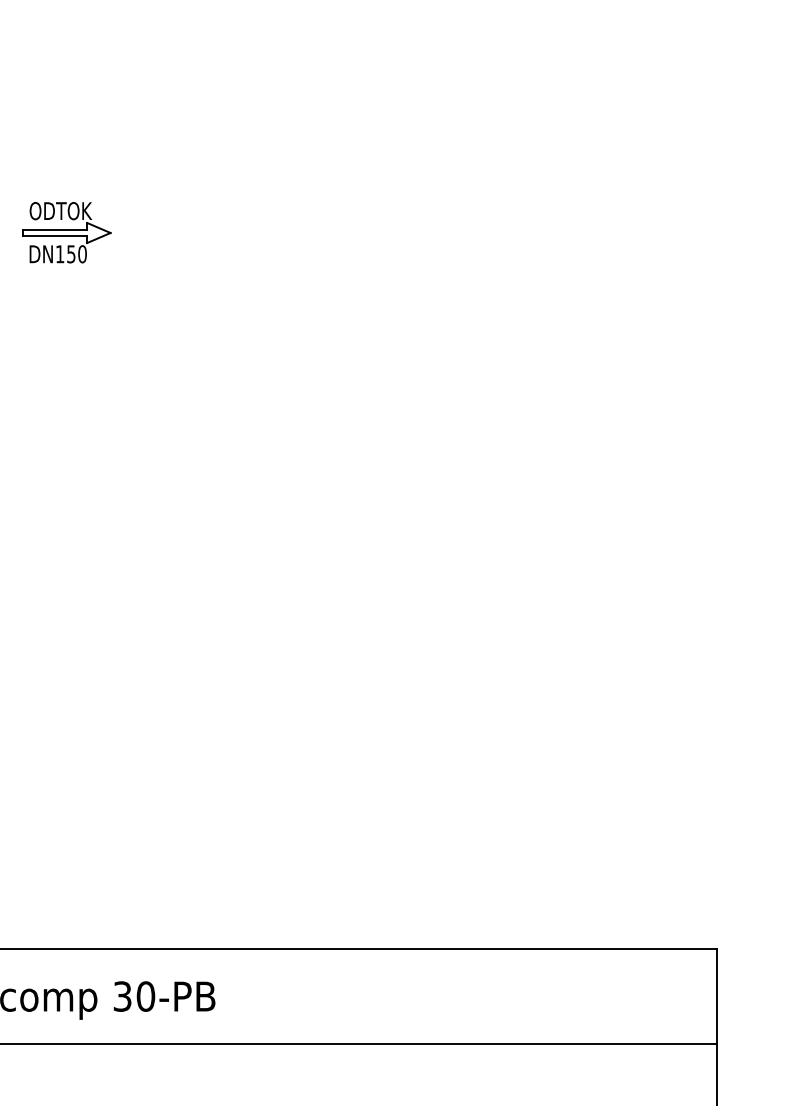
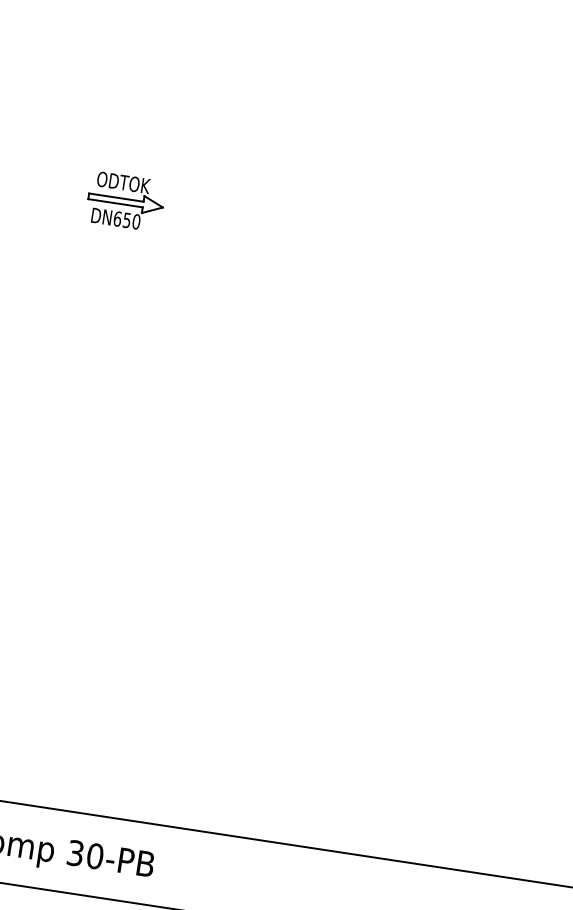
text: (59, 254) -> (117, 219), DN150 -> DN650

